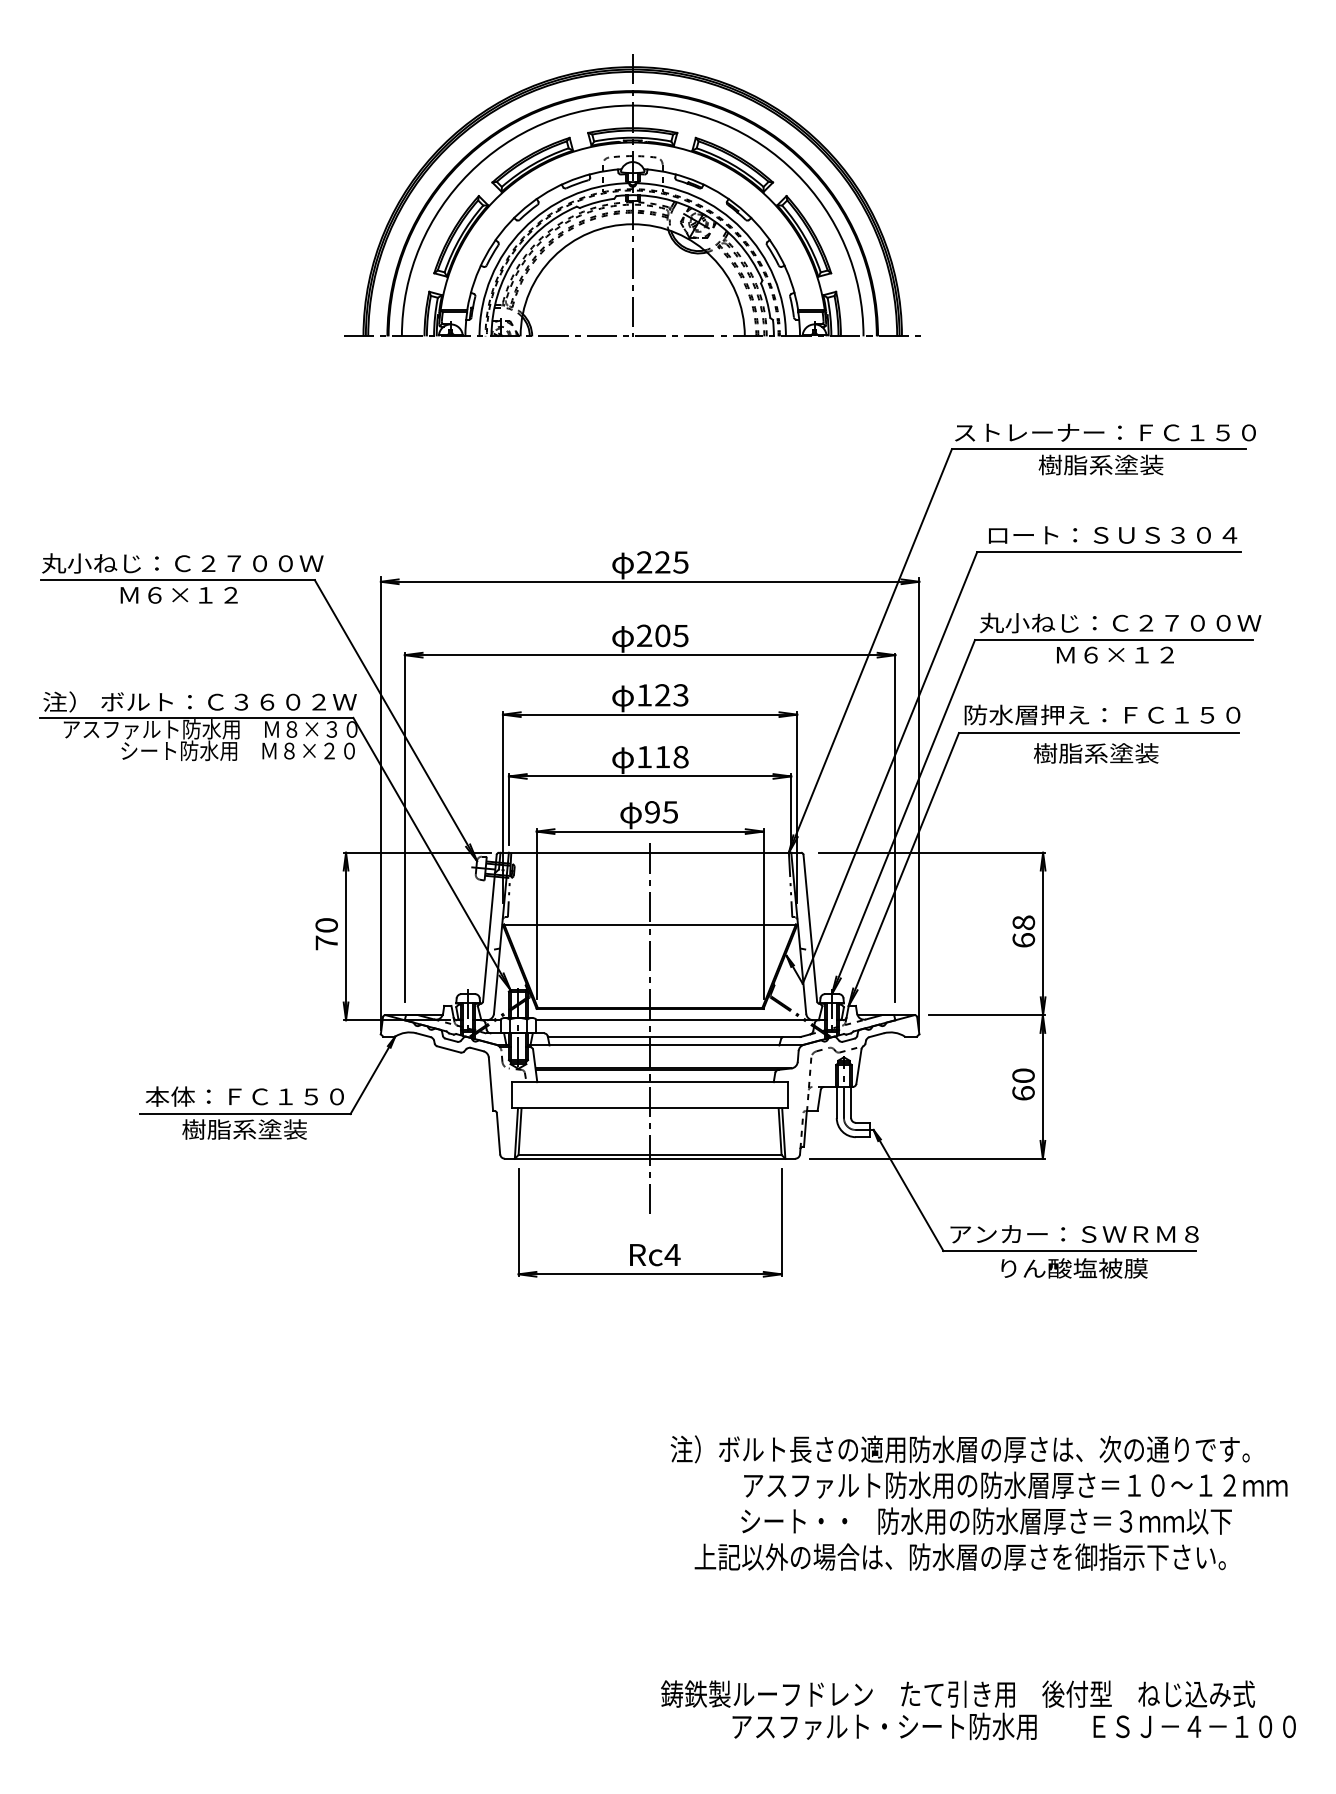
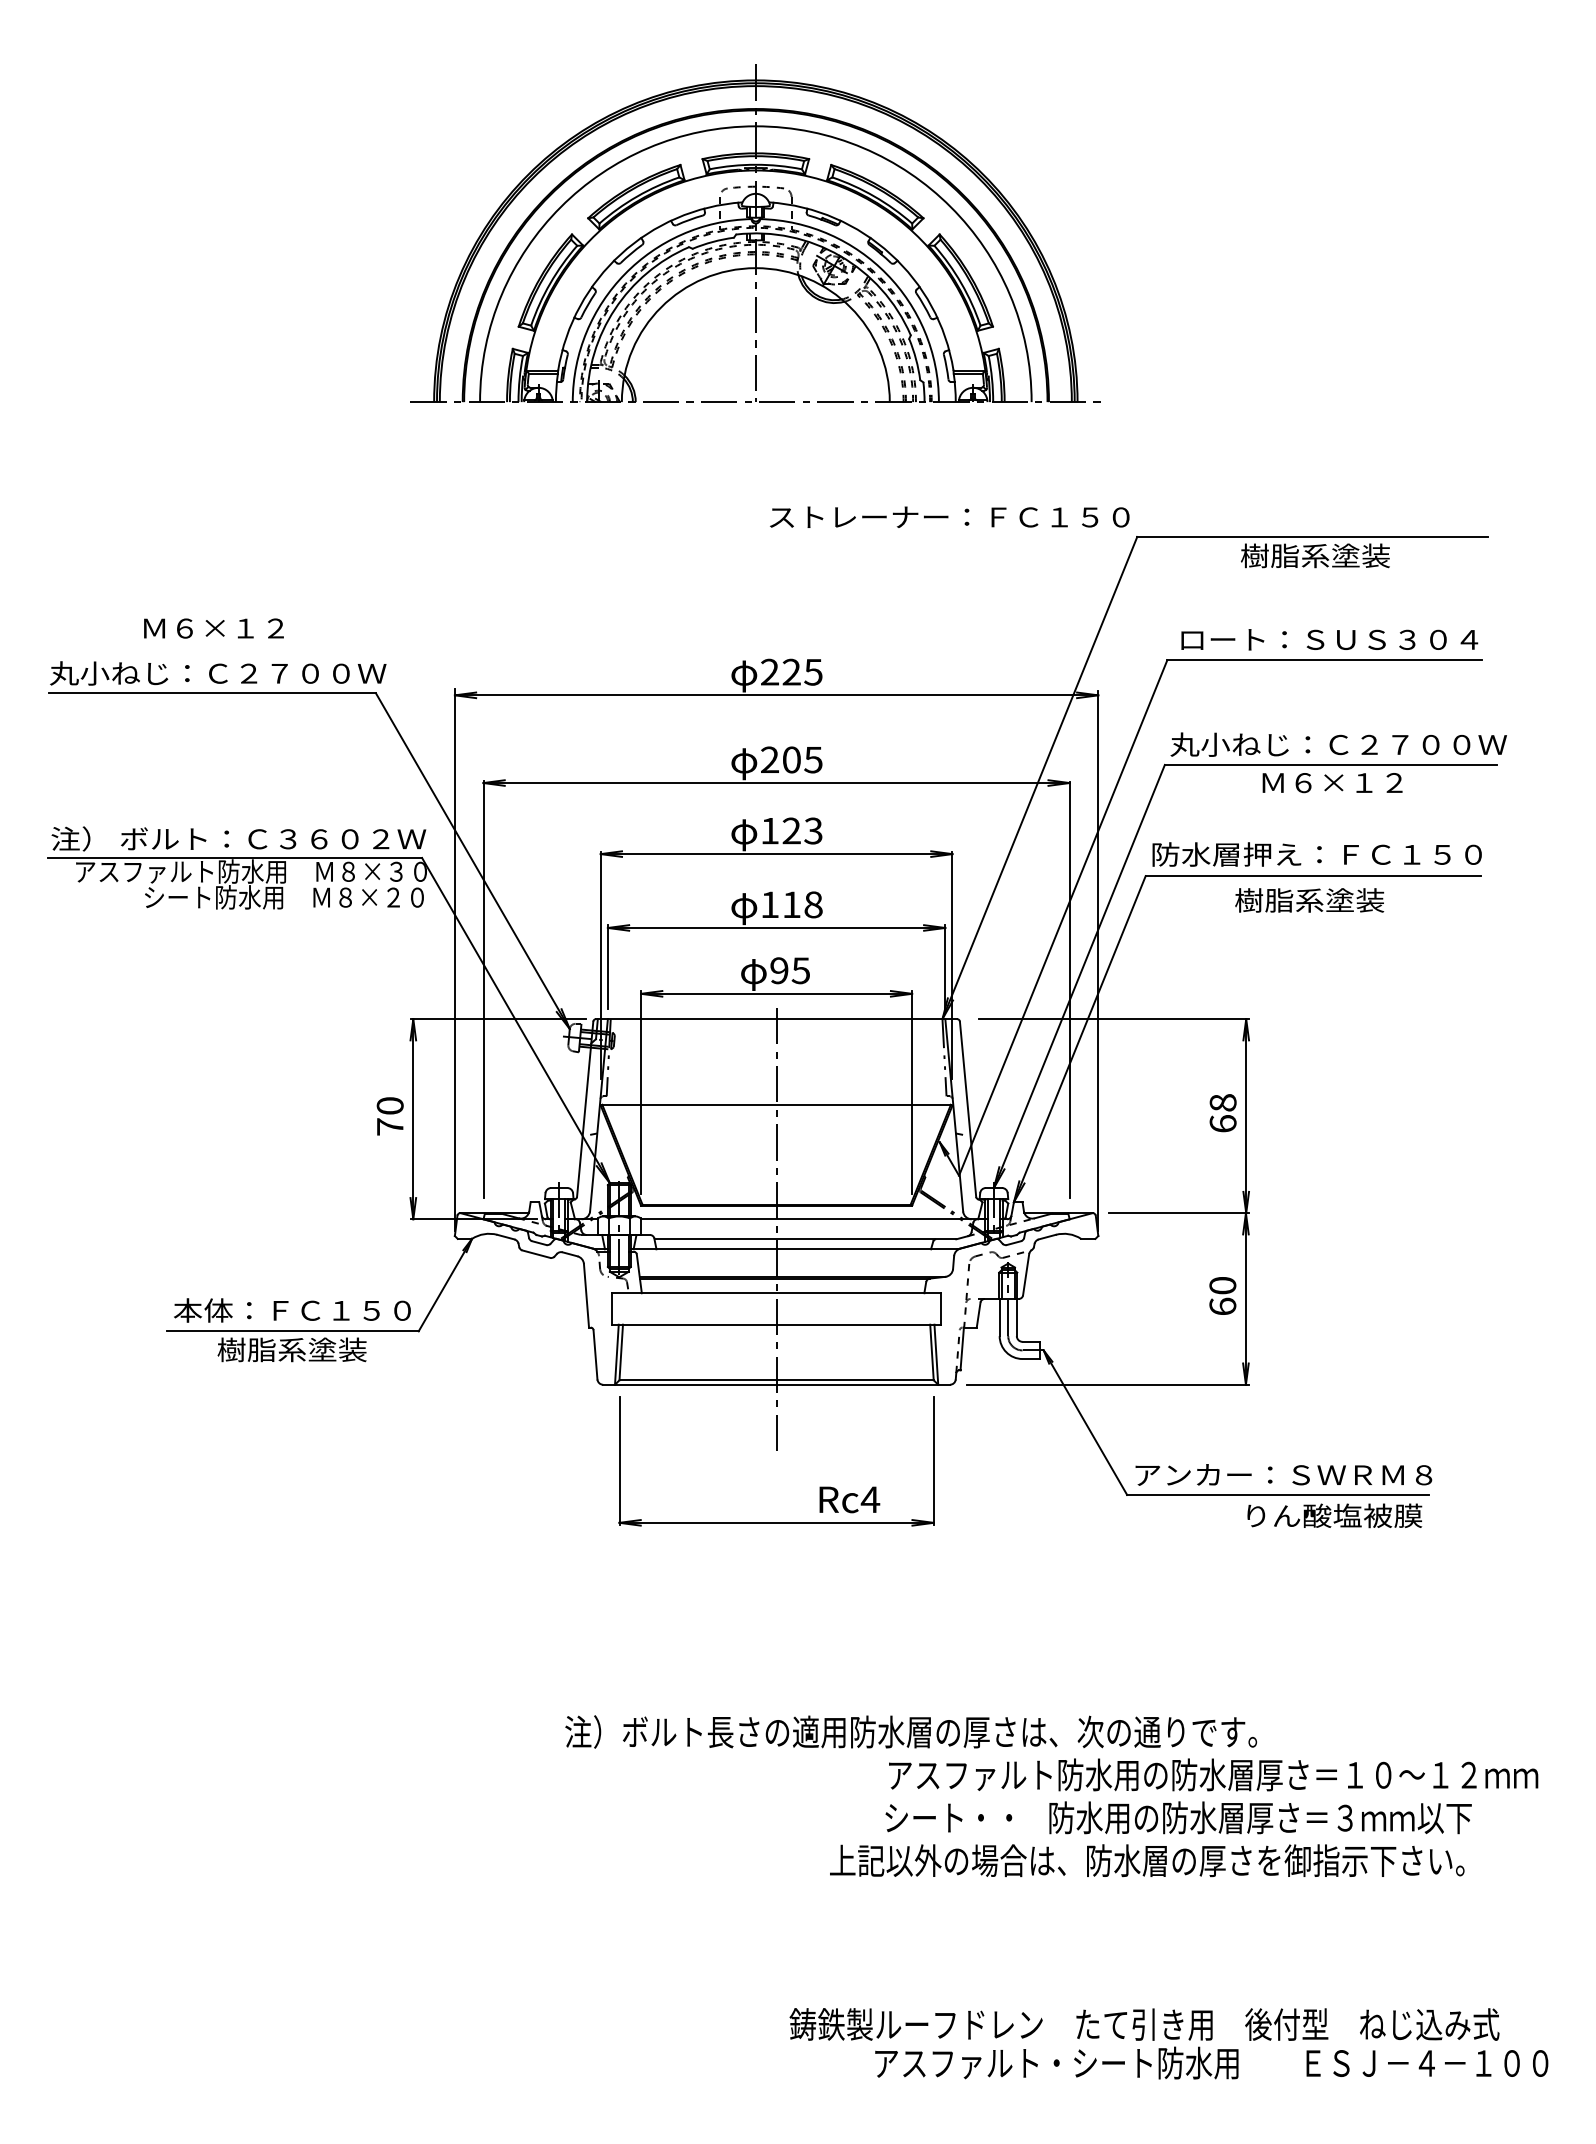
text: (1105, 432) -> (949, 516), moved
text: (178, 595) -> (213, 628), moved
text: (655, 1254) -> (849, 1499), moved
text: (1074, 1268) -> (1334, 1515), moved
text: (960, 1448) -> (911, 1731), moved

